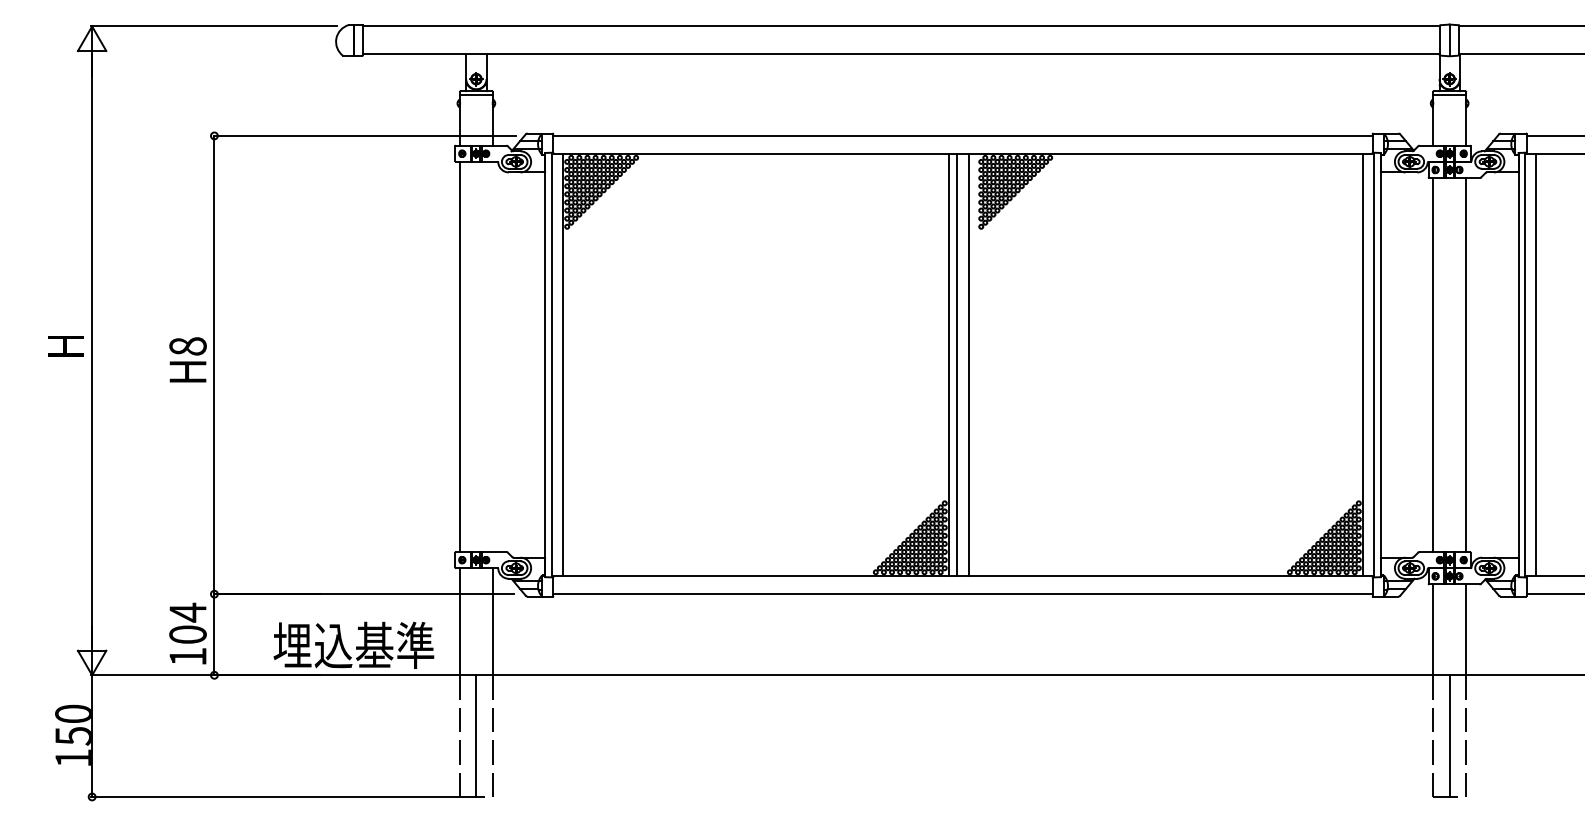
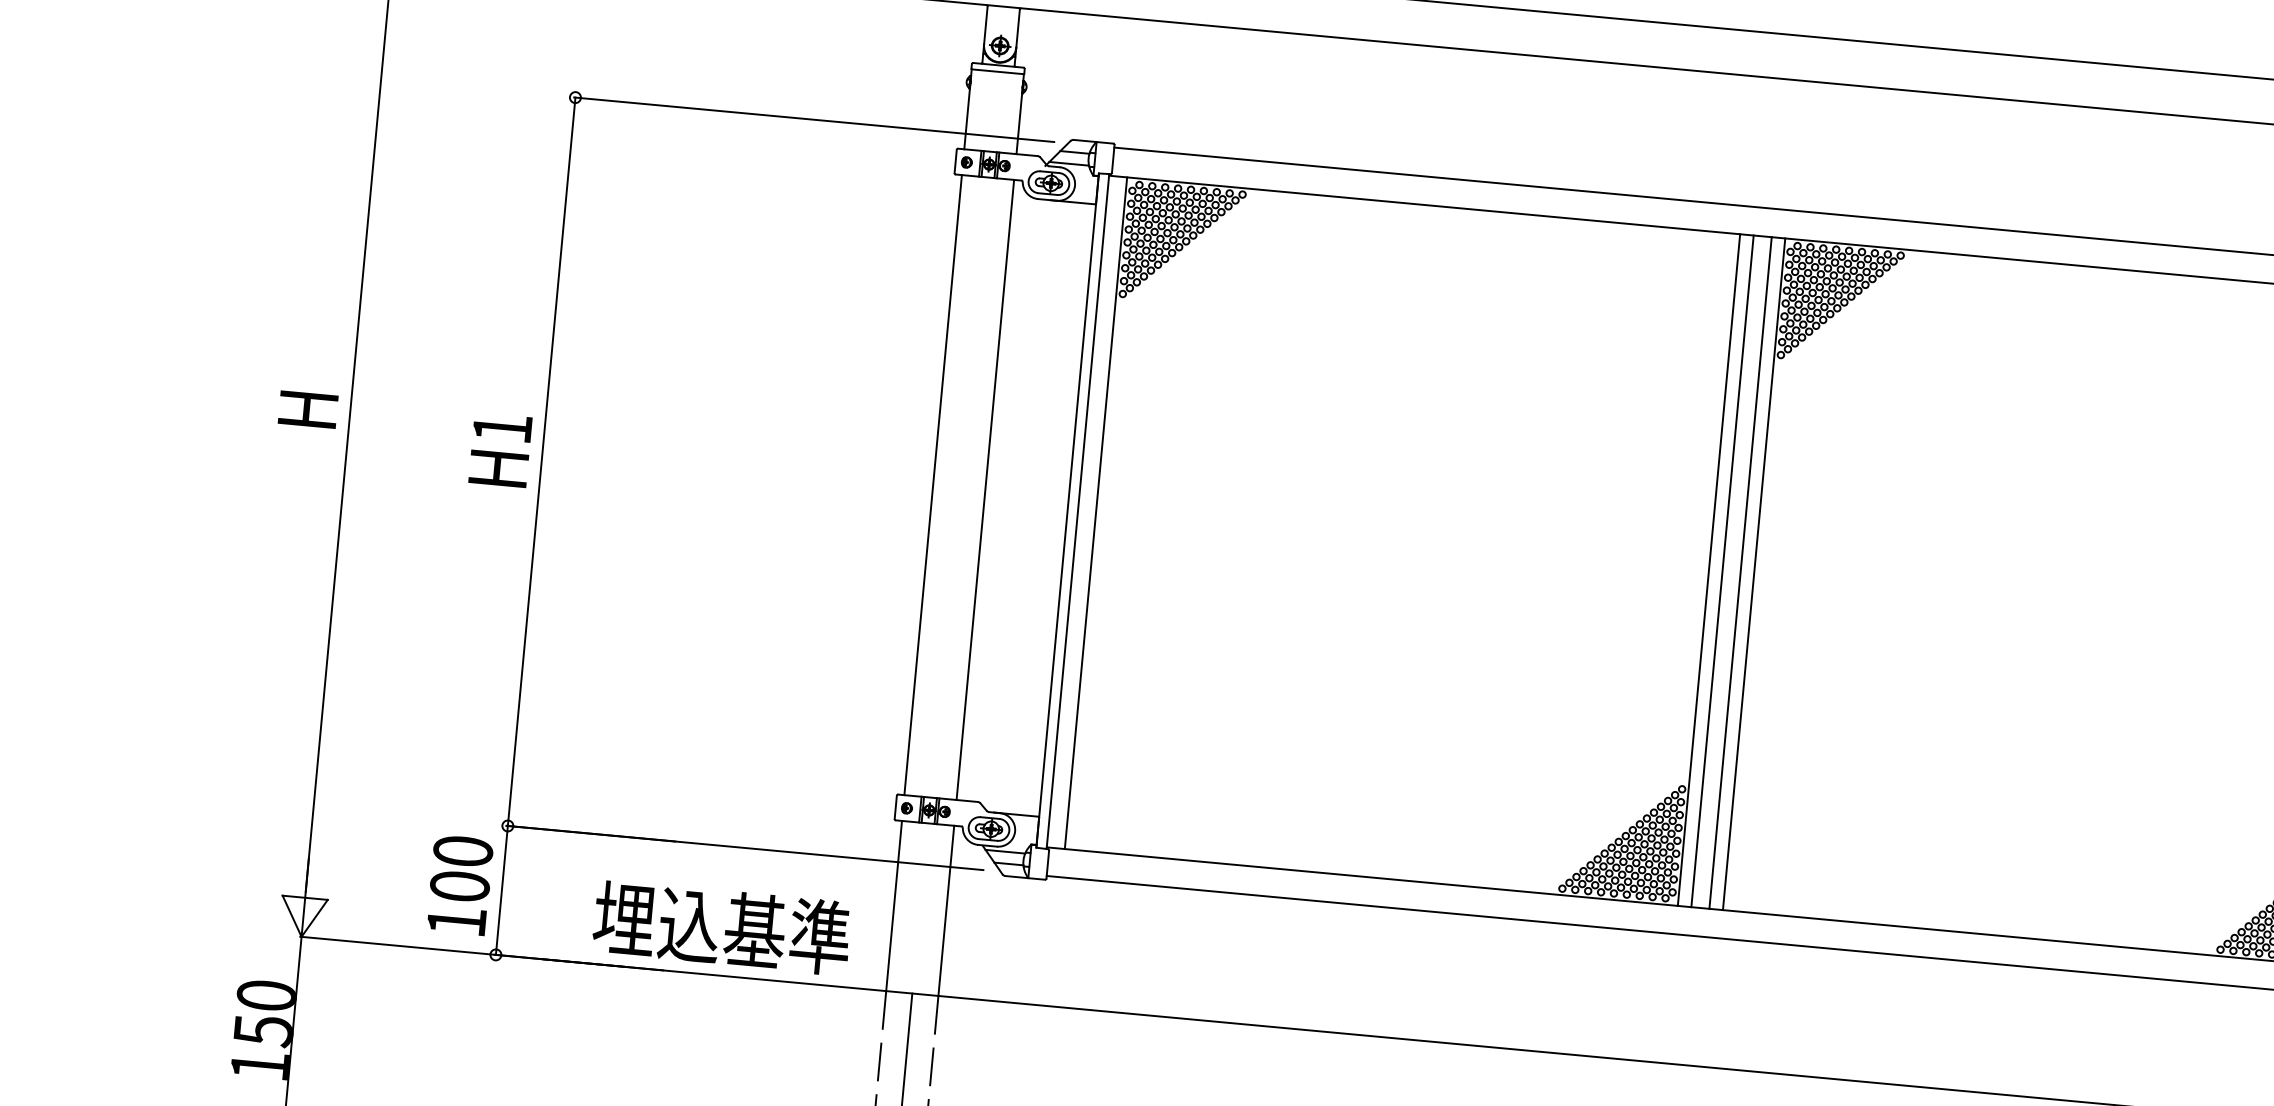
text: (187, 346) -> (501, 428), H8 -> H1
line: (492, 356) -> (984, 489), added
line: (977, 364) -> (1754, 573), added
text: (187, 612) -> (462, 851), 104 -> 100

